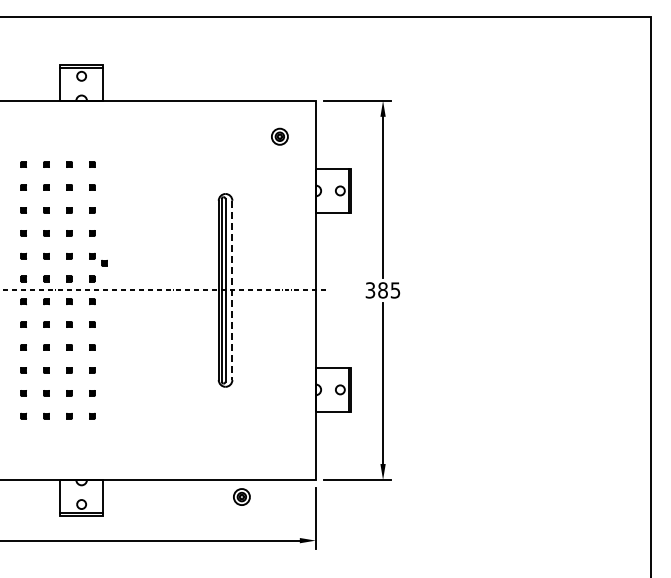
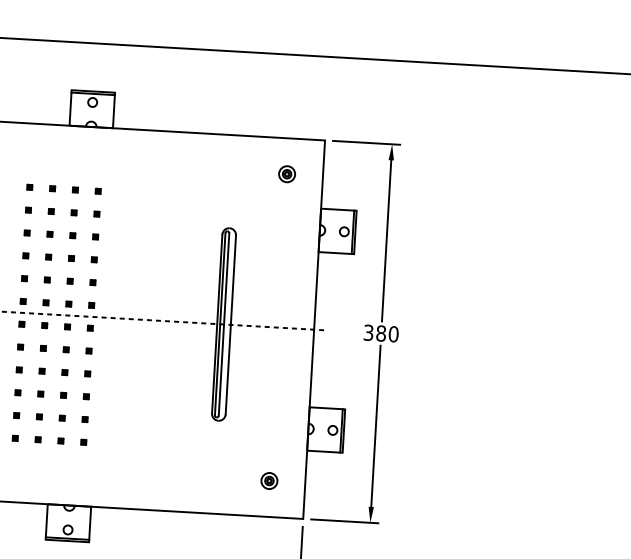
part: (104, 262) -> (104, 289), removed
line: (232, 290) -> (230, 324), dashed -> solid
text: (395, 290) -> (393, 334), 385 -> 380
part: (241, 496) -> (269, 480), moved

